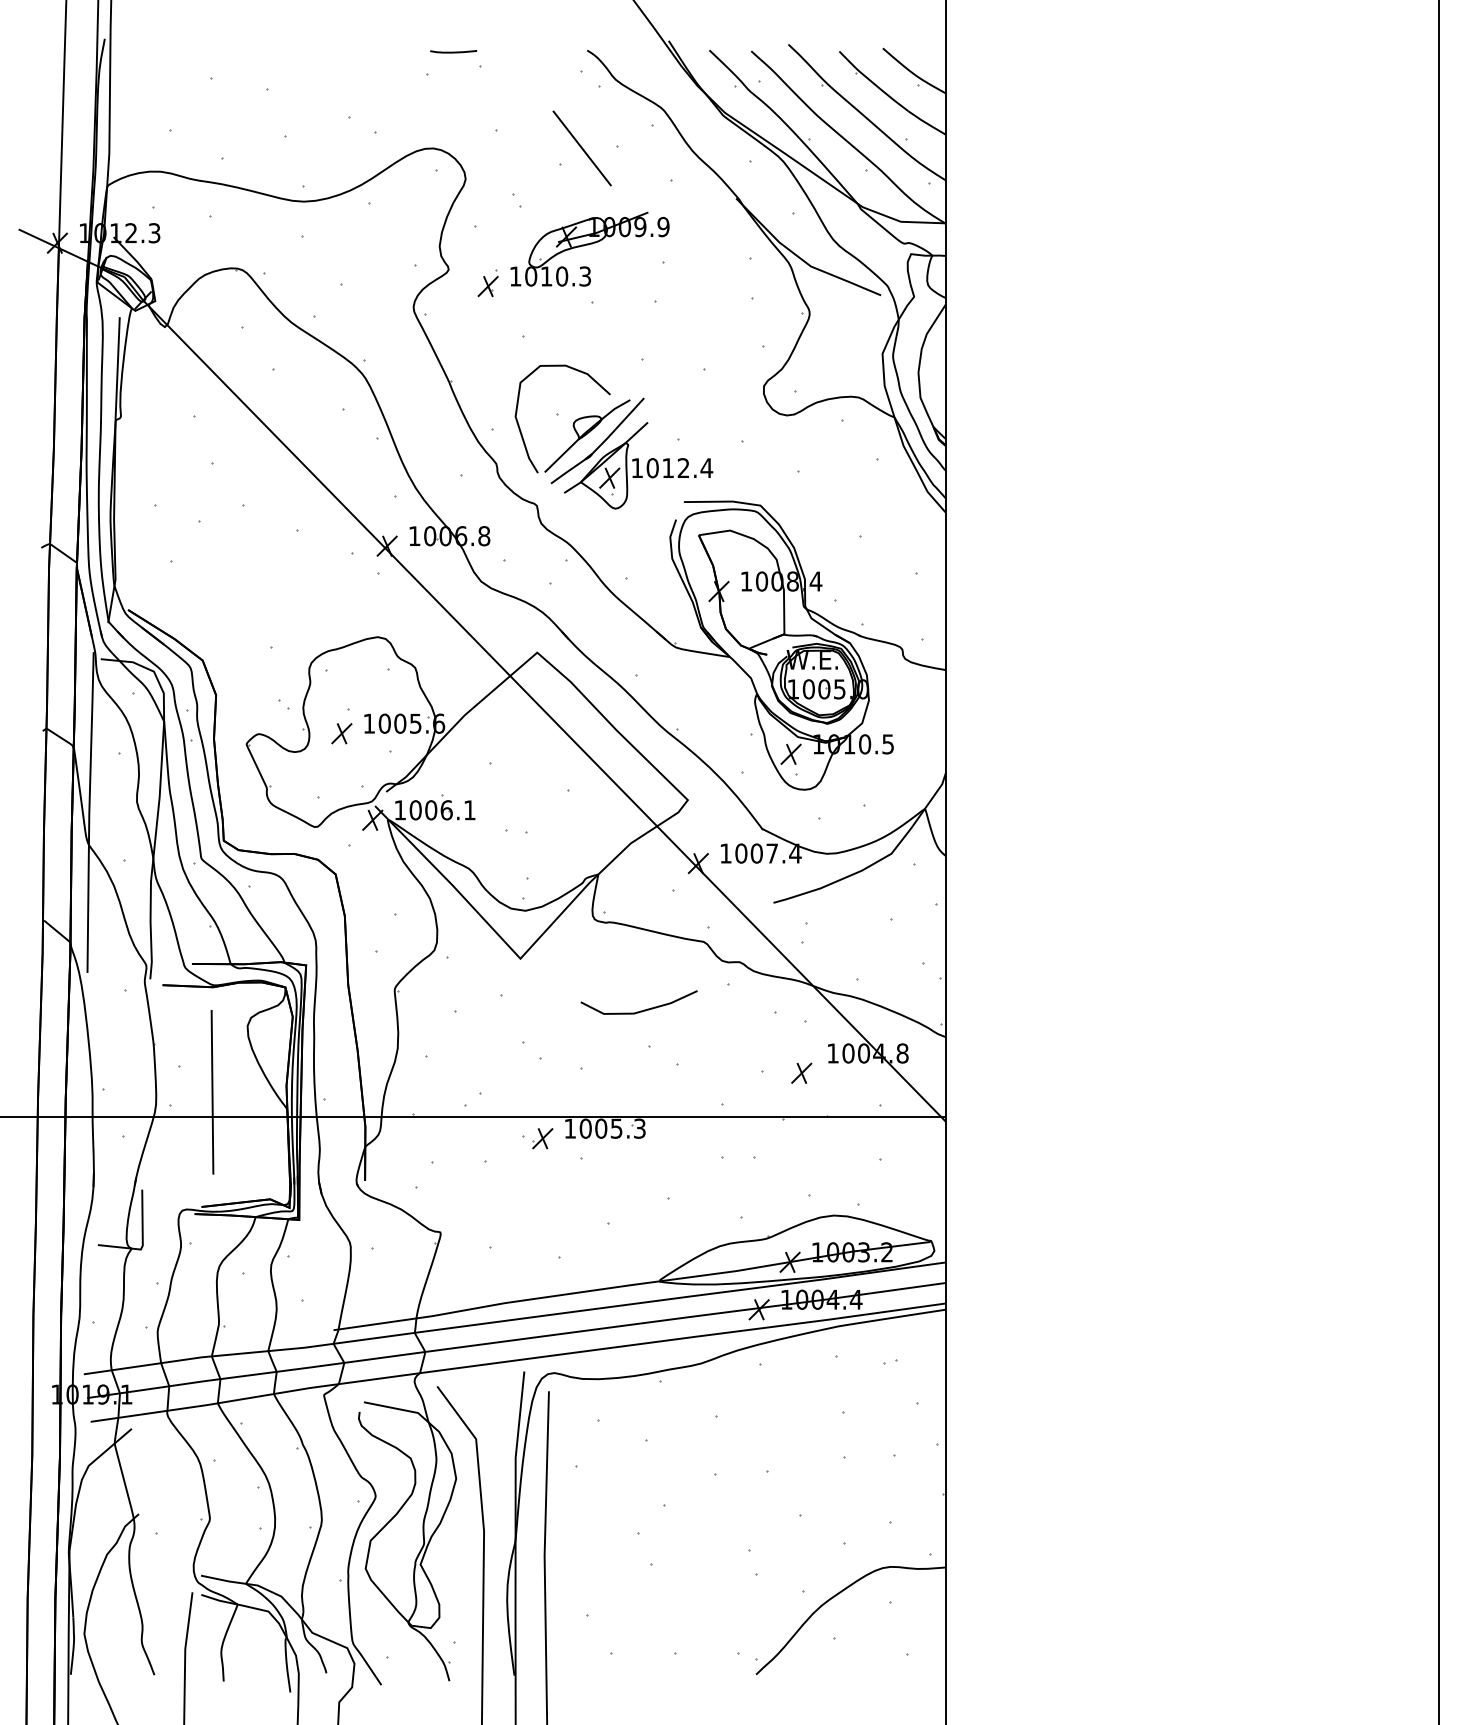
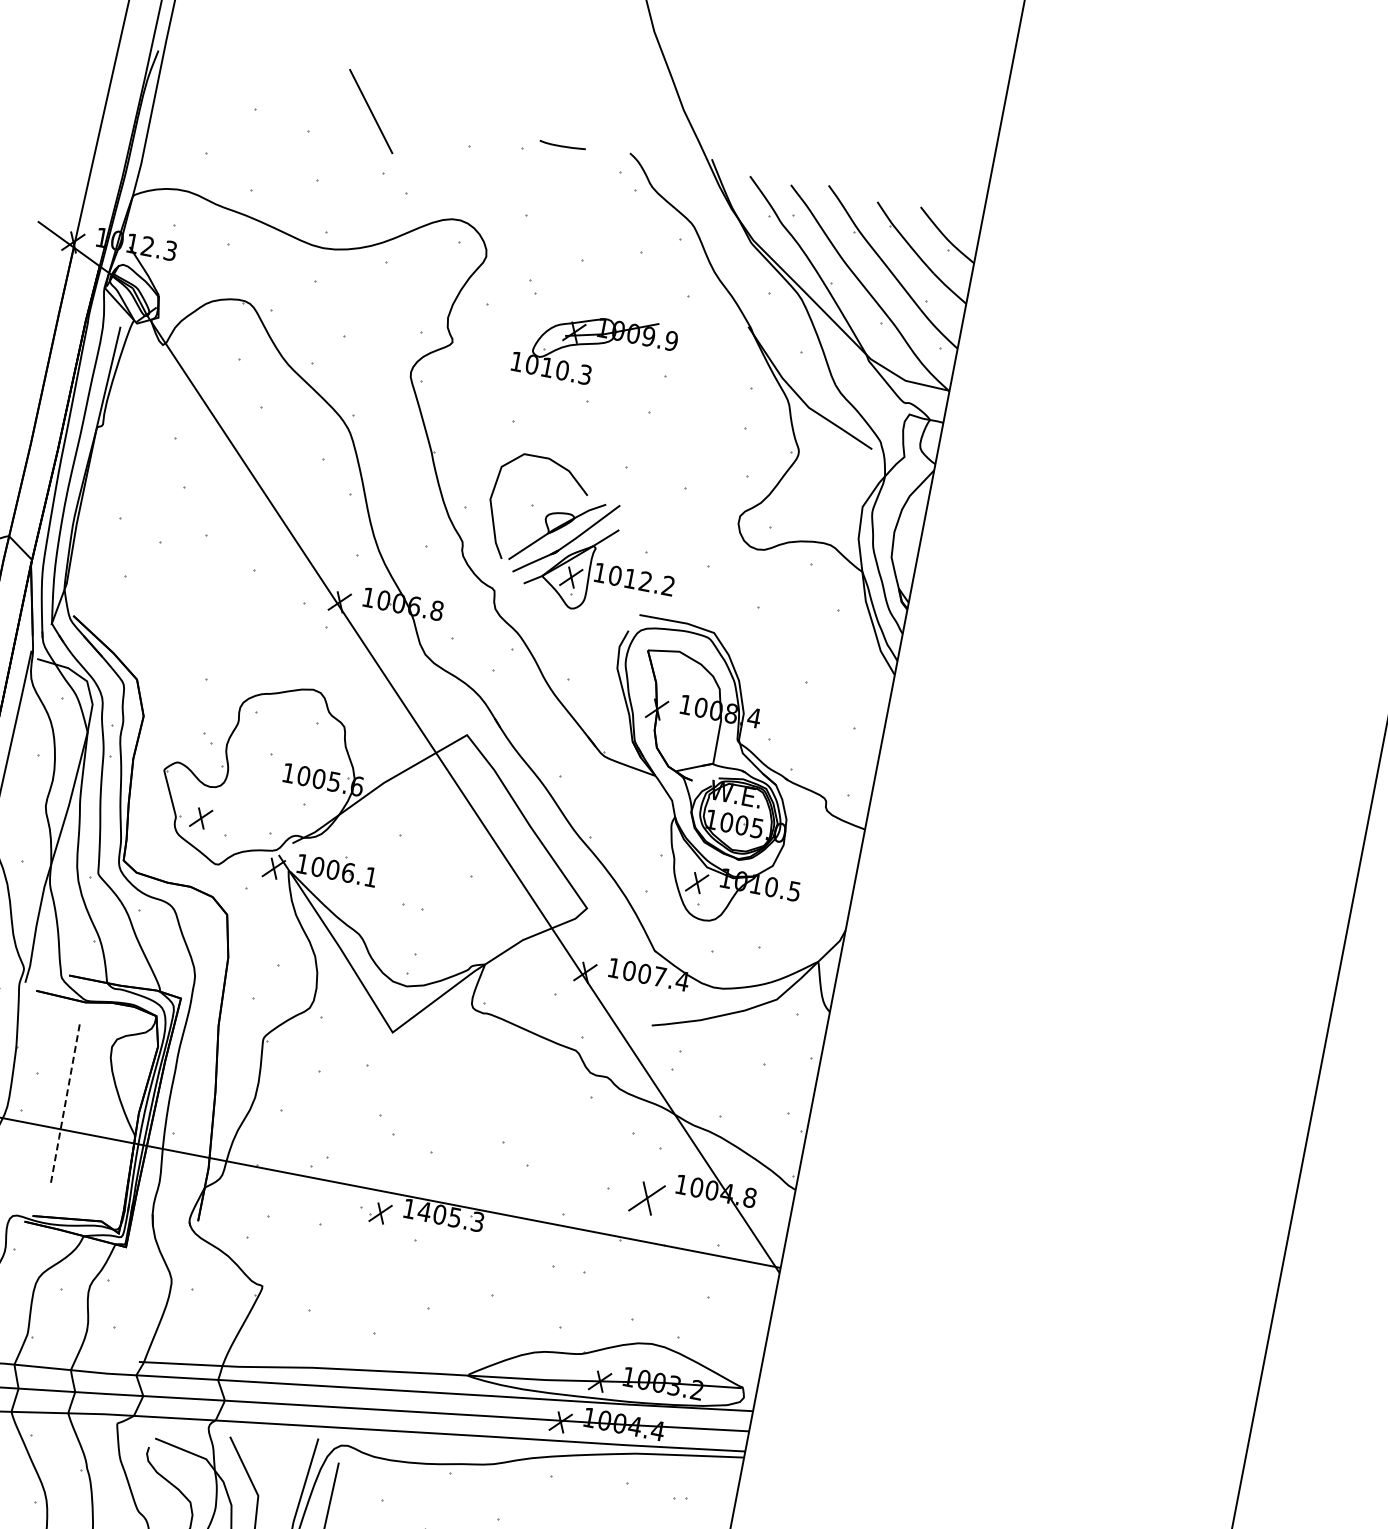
line: (453, 51) -> (562, 145), moved
line: (581, 148) -> (370, 111), moved
part: (487, 283) -> (488, 363), removed
text: (706, 467) -> (668, 585), 1012.4 -> 1012.2
part: (341, 733) -> (200, 818), moved
line: (640, 1010) -> (500, 1106), removed
part: (801, 1072) -> (647, 1197), size x1.6
line: (212, 1092) -> (64, 1105), solid -> dashed
text: (585, 1128) -> (424, 1211), 1005.3 -> 1405.3

